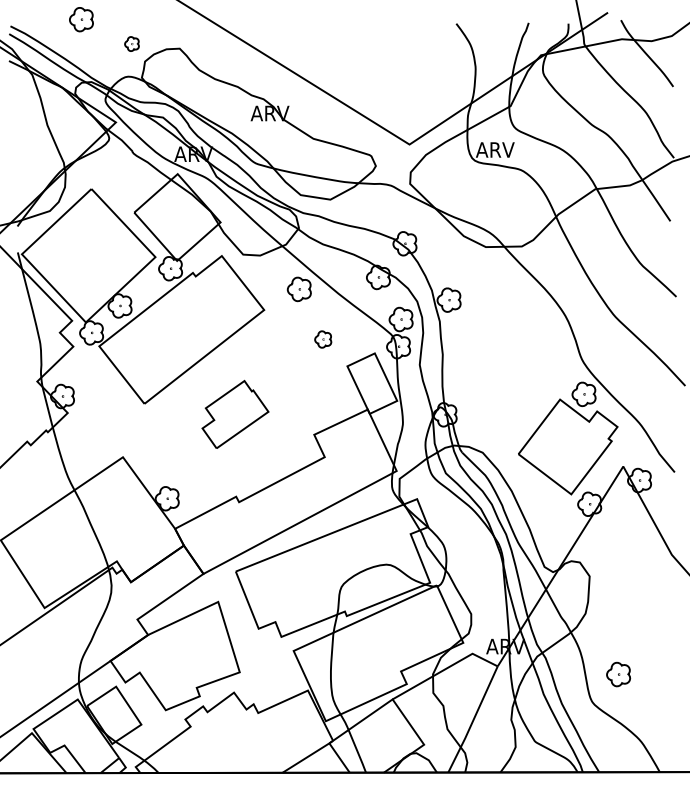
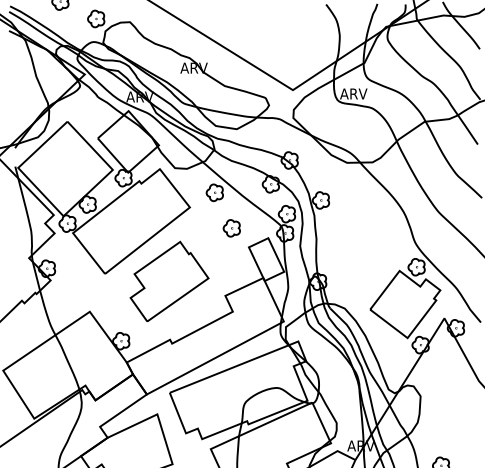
part: (131, 43) -> (95, 18), size x1.67
part: (322, 339) -> (231, 228), size x1.43
part: (235, 414) -> (169, 281), size x1.67

